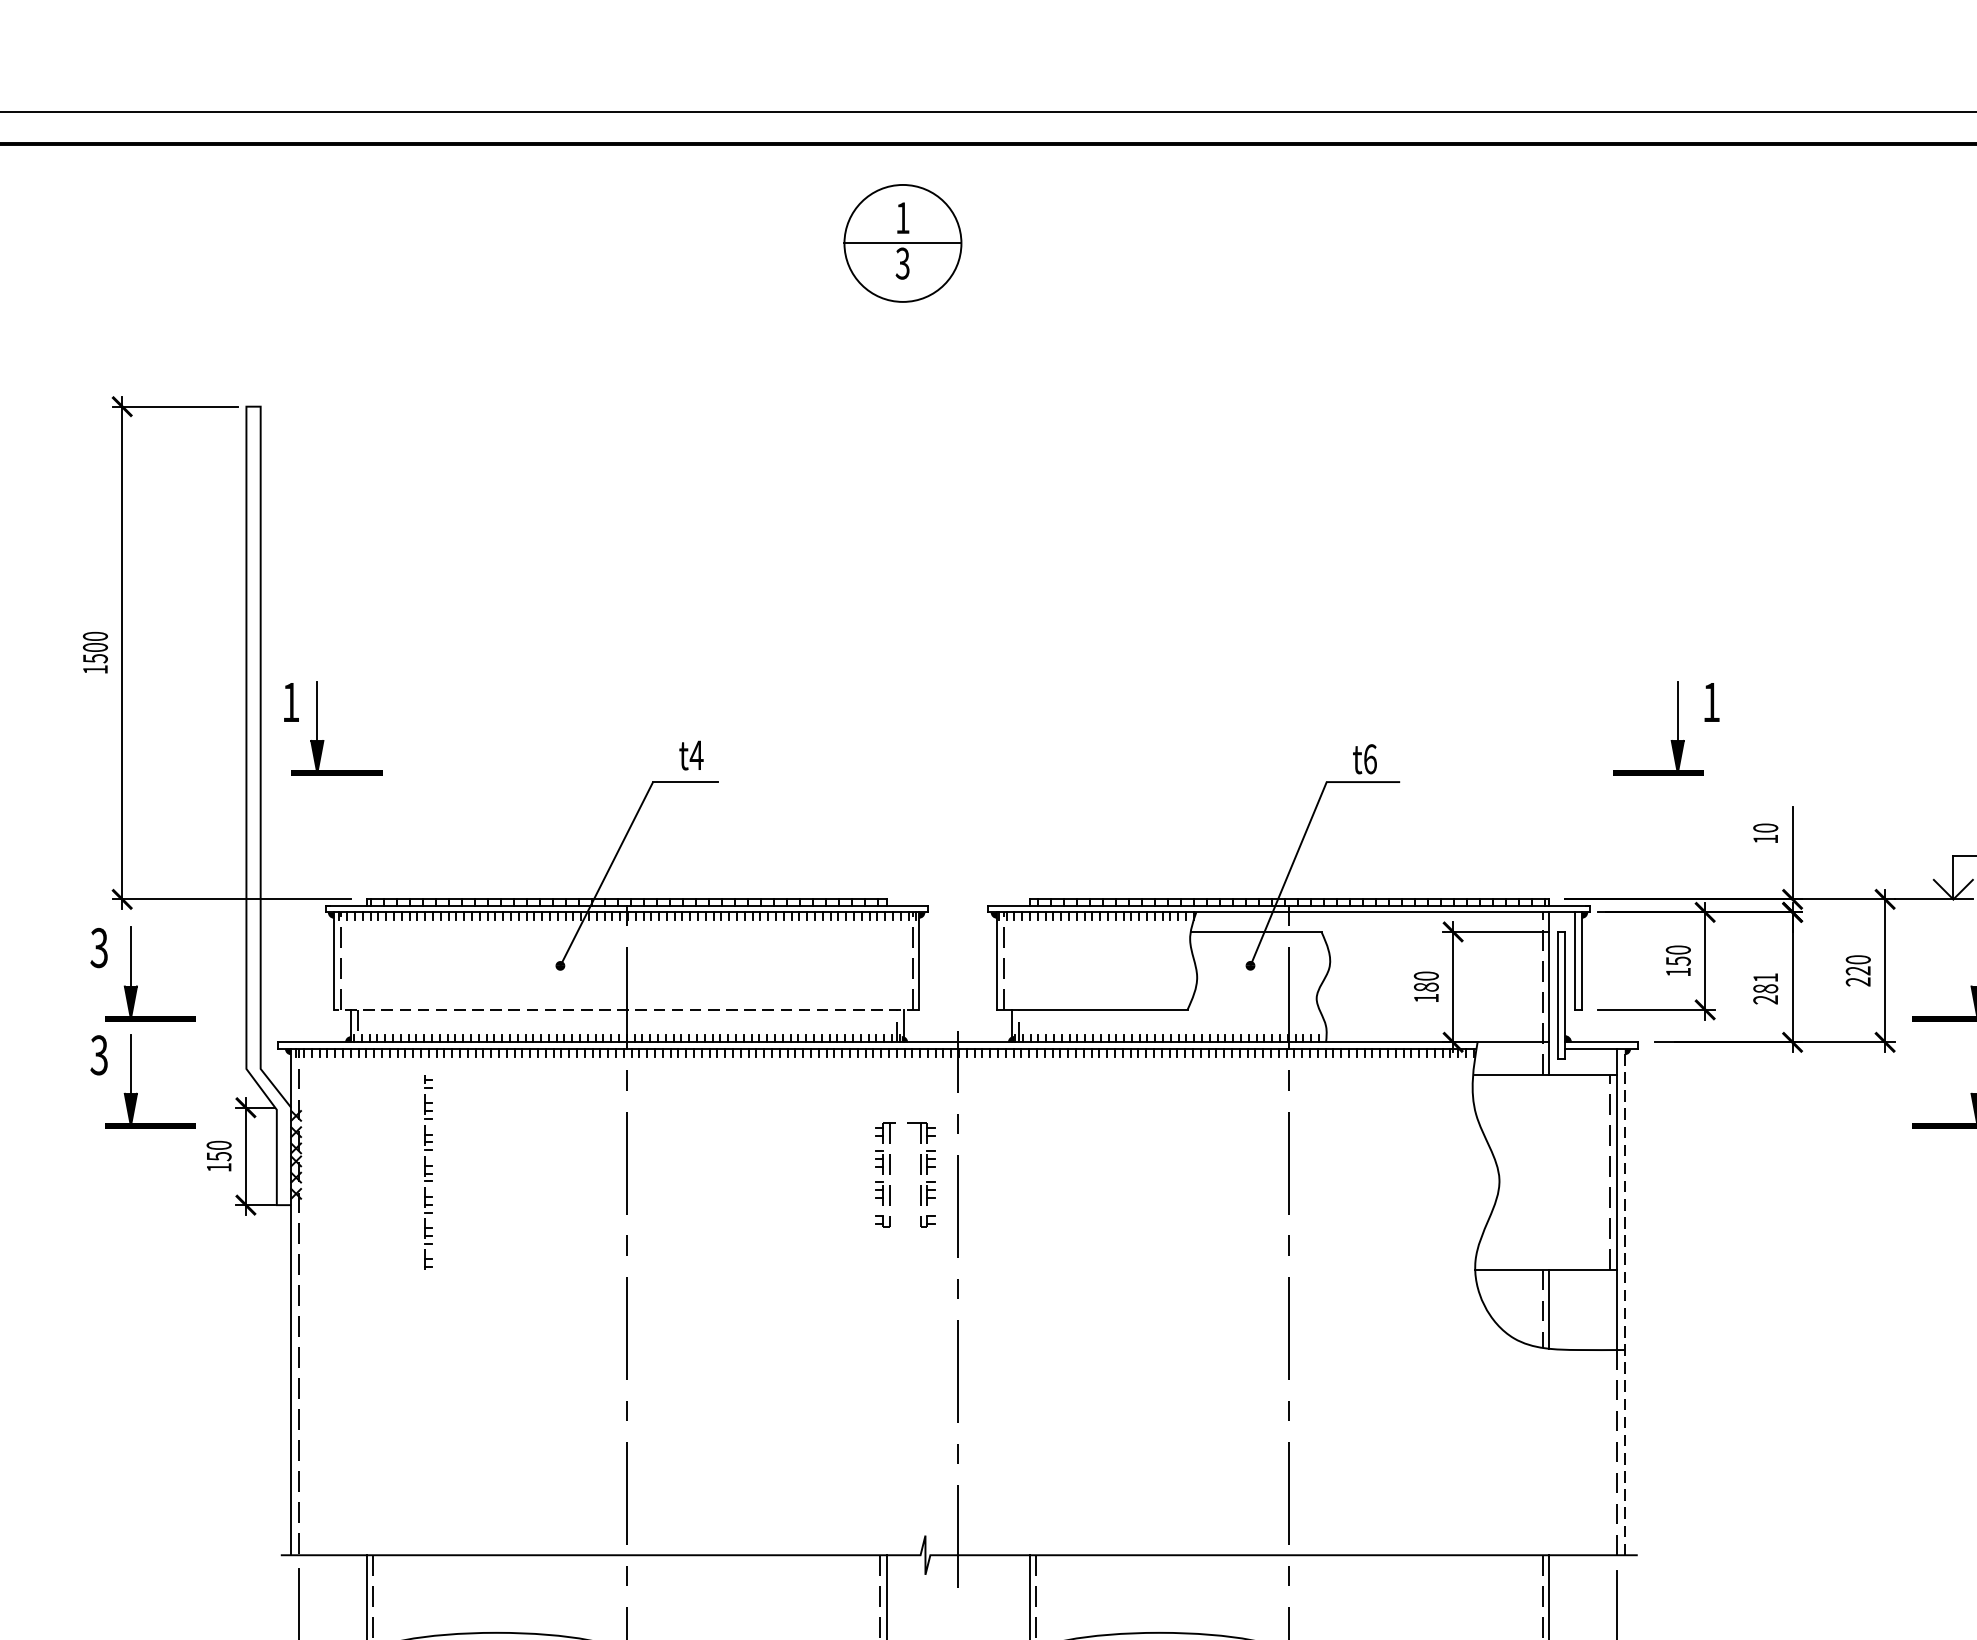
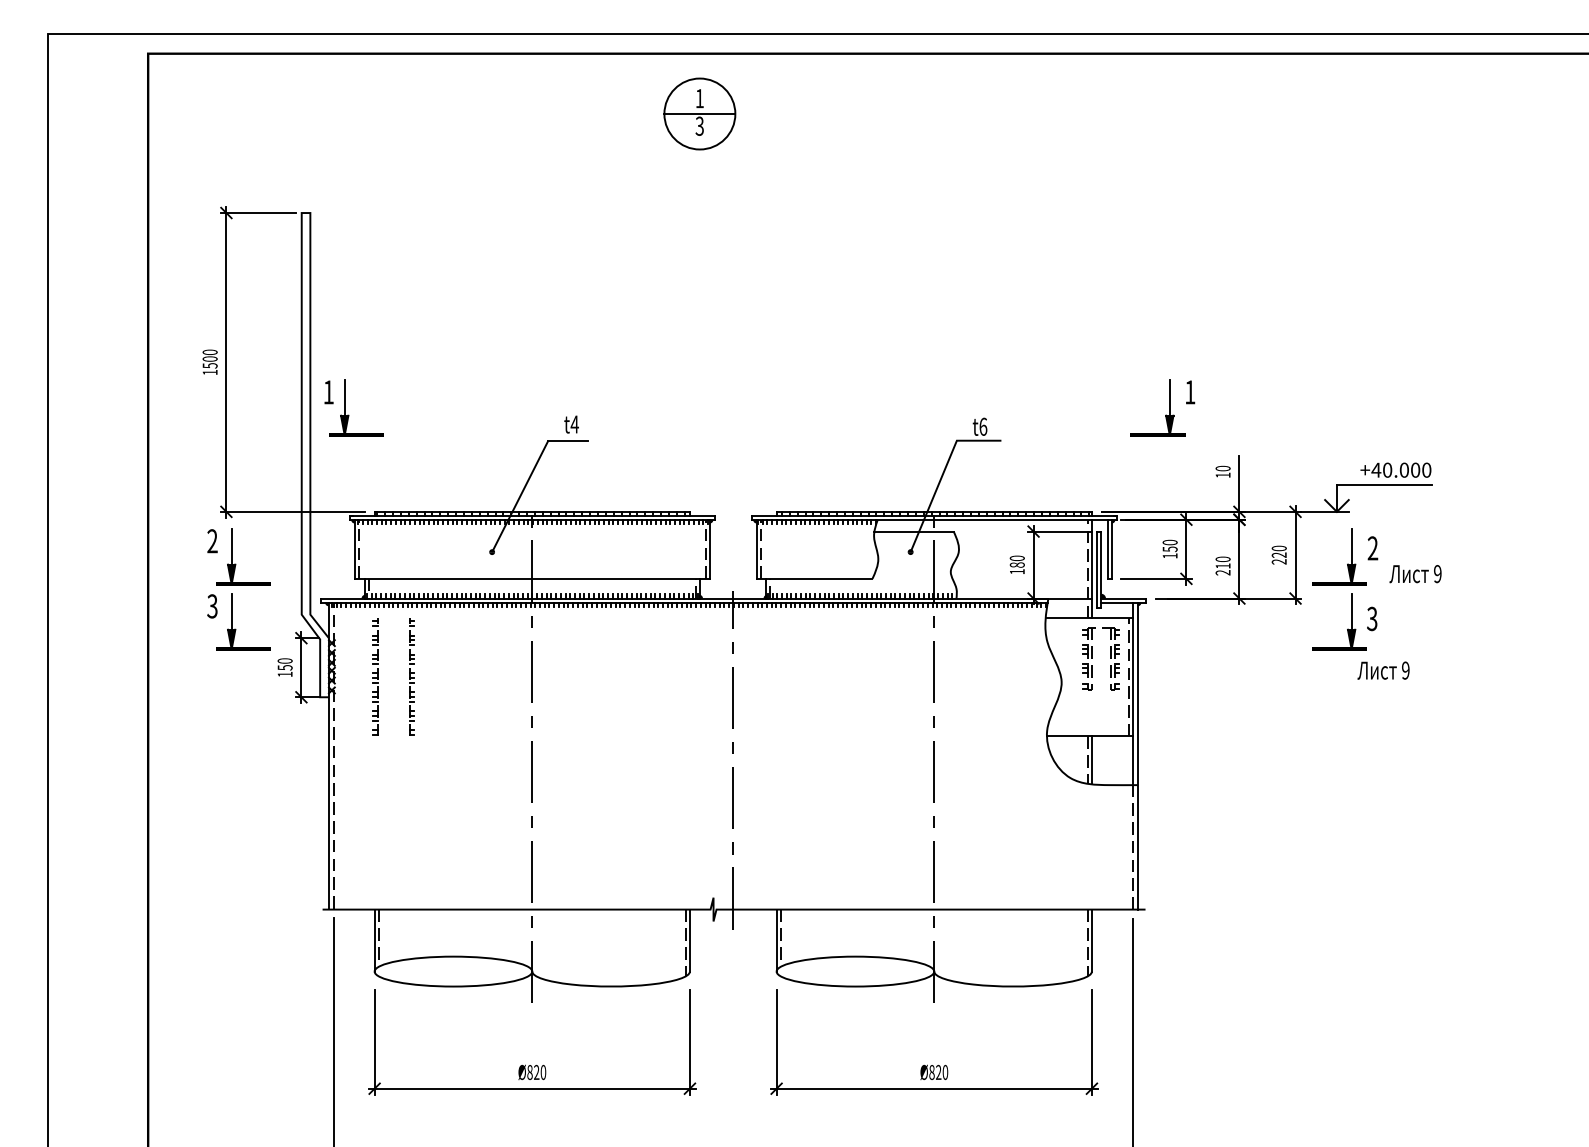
text: (99, 948) -> (212, 541), 3 -> 2
text: (1764, 982) -> (1222, 562), 281 -> 210
line: (625, 1009) -> (531, 578), dashed -> solid
part: (368, 1170) -> (375, 676), added
part: (890, 1174) -> (1092, 658), moved
line: (1624, 1302) -> (1137, 756), dashed -> solid

